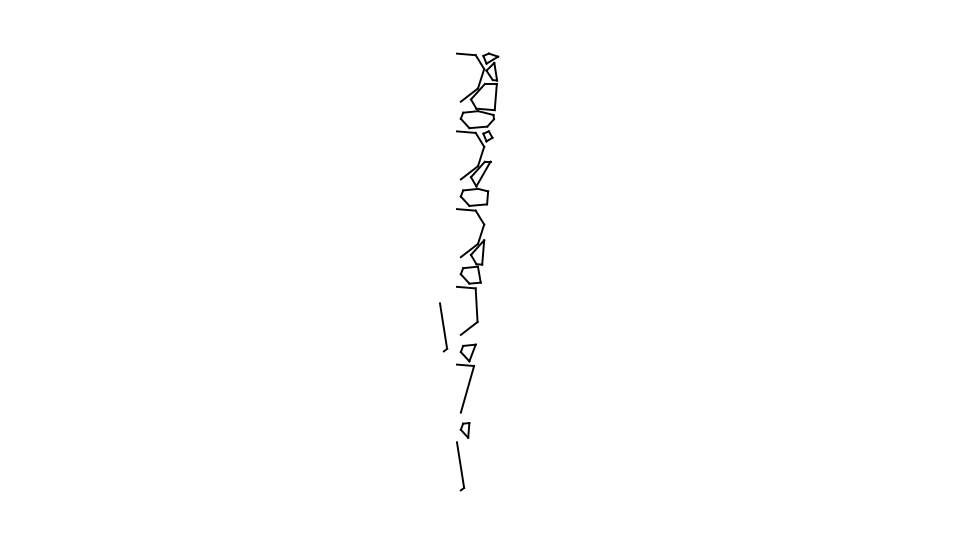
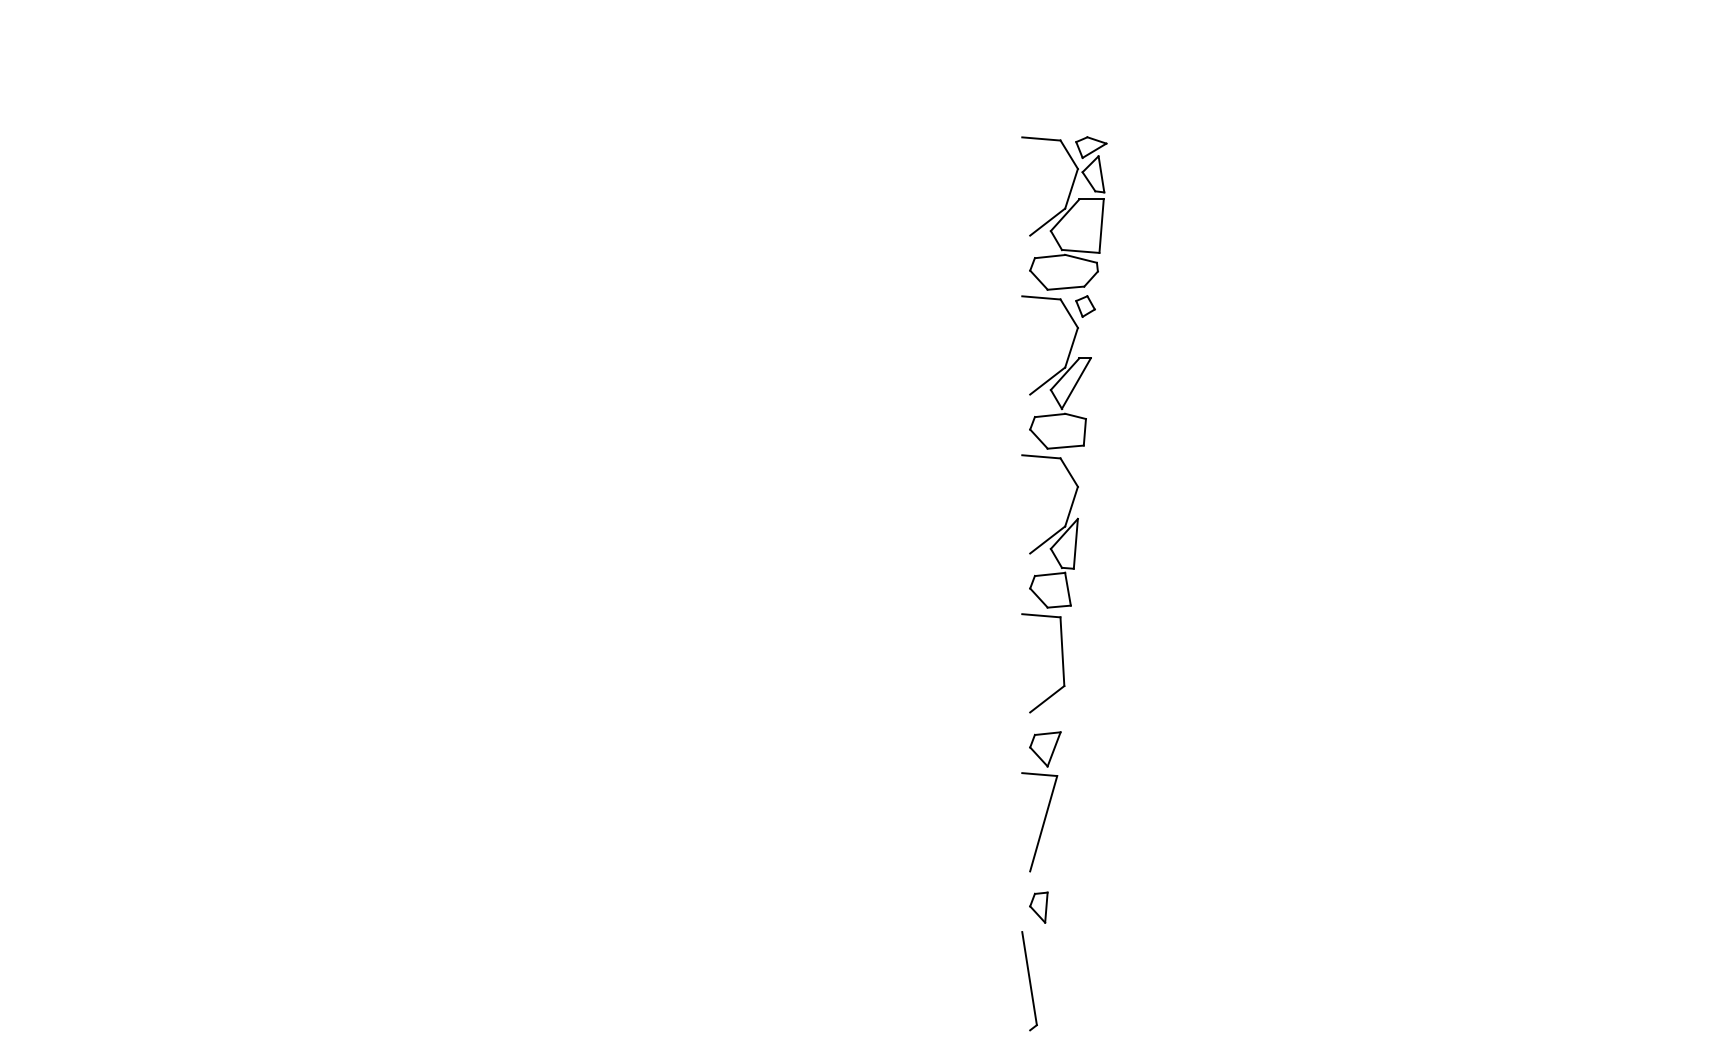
part: (443, 327) -> (994, 697), removed

